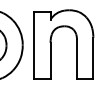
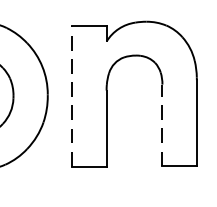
line: (34, 45) -> (72, 96), solid -> dashed
line: (77, 58) -> (163, 123), solid -> dashed

